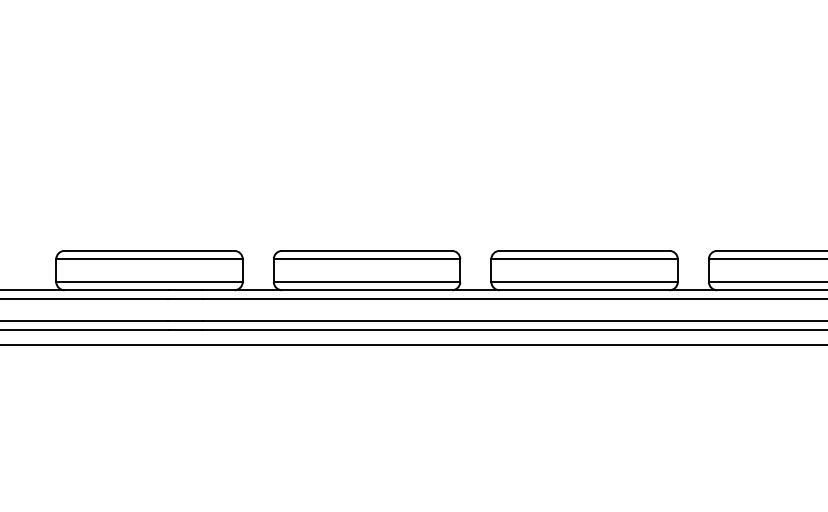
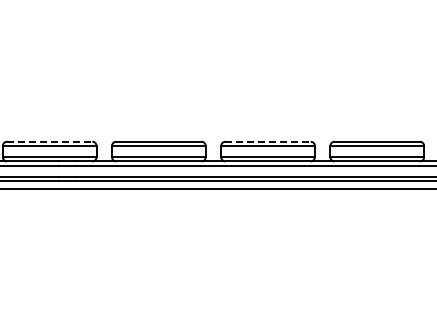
line: (149, 250) -> (49, 141), solid -> dashed
line: (585, 250) -> (268, 141), solid -> dashed

